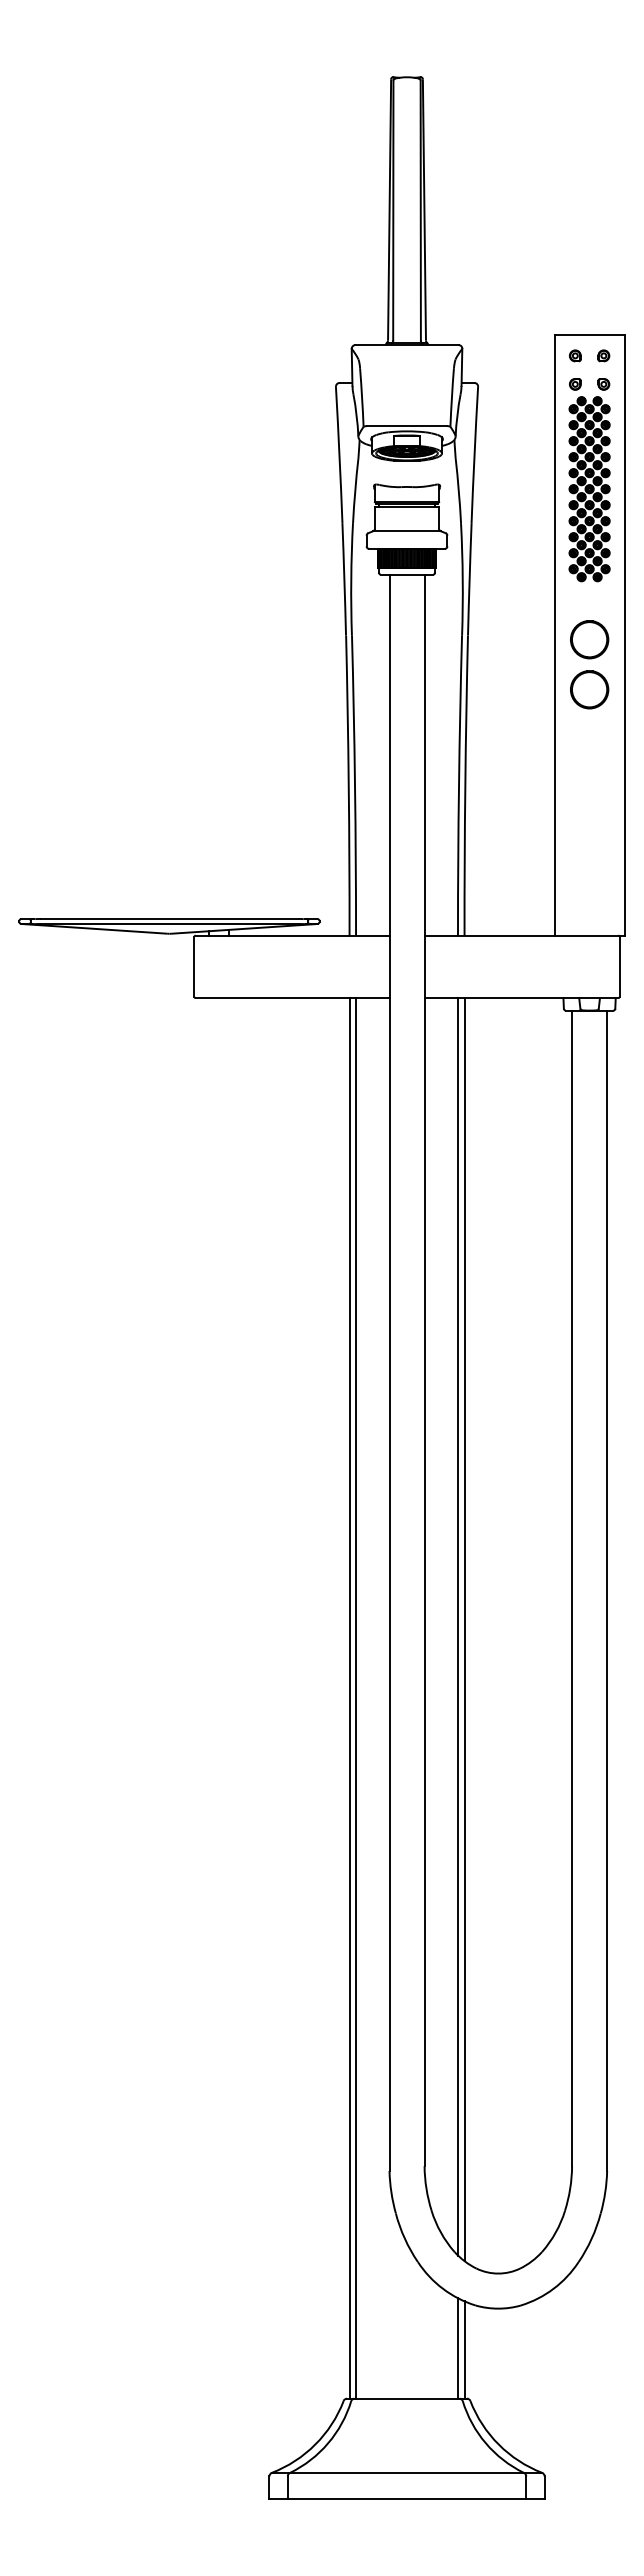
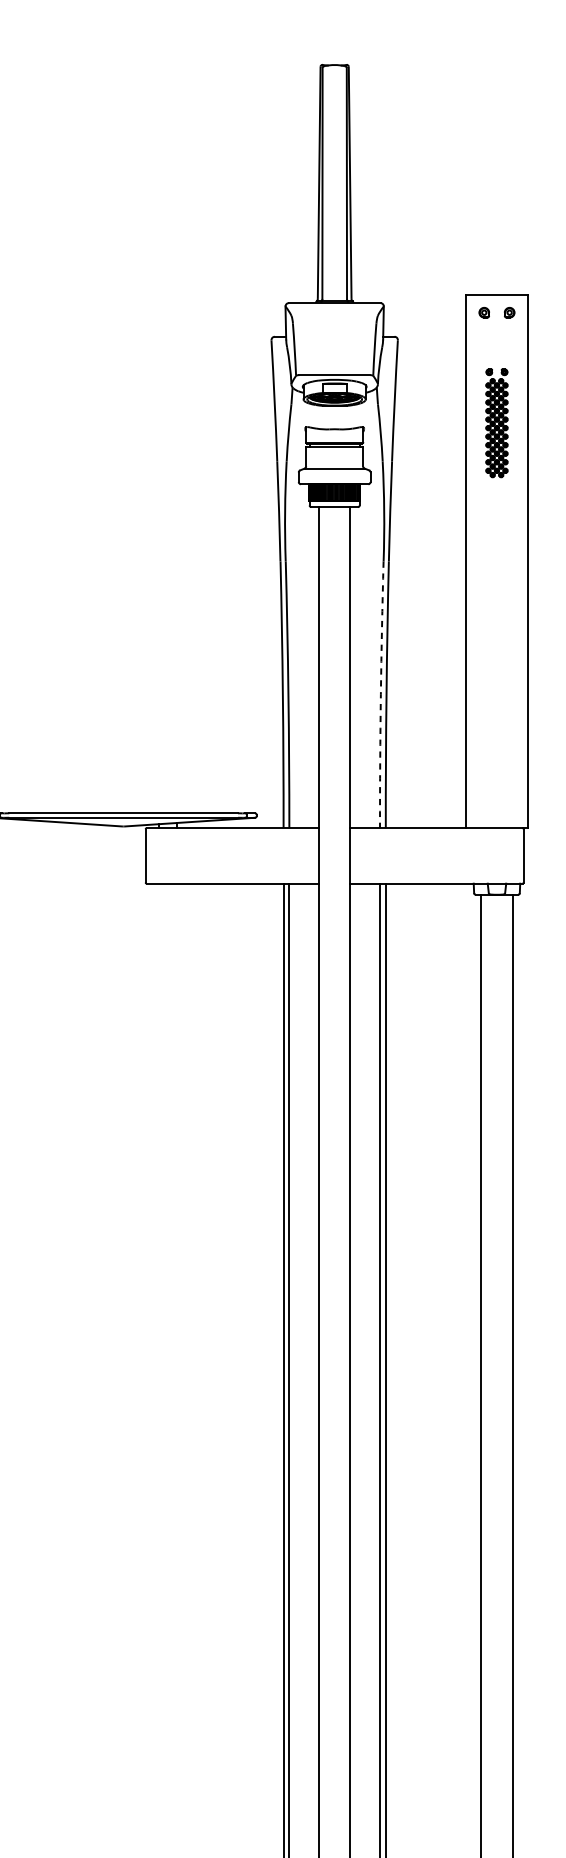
part: (589, 480) -> (496, 423), size x0.6
part: (589, 639) -> (496, 564), removed
part: (589, 689) -> (496, 609), removed
arc: (458, 785) -> (380, 694), solid -> dashed

